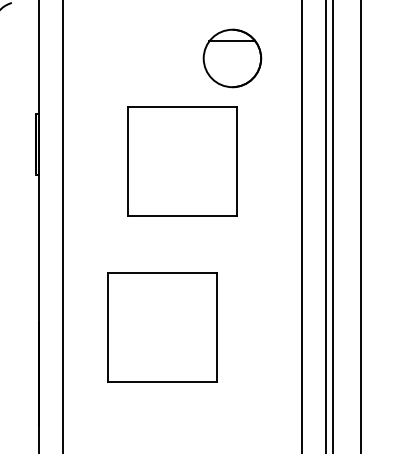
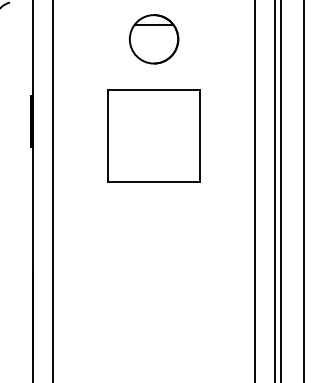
part: (231, 58) -> (153, 39), moved
part: (161, 326) -> (136, 275), removed

